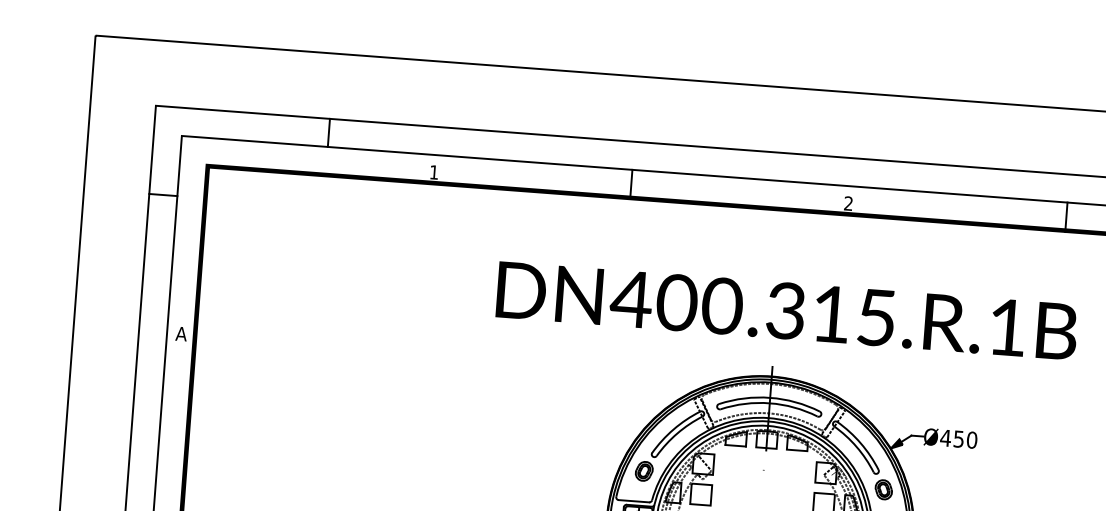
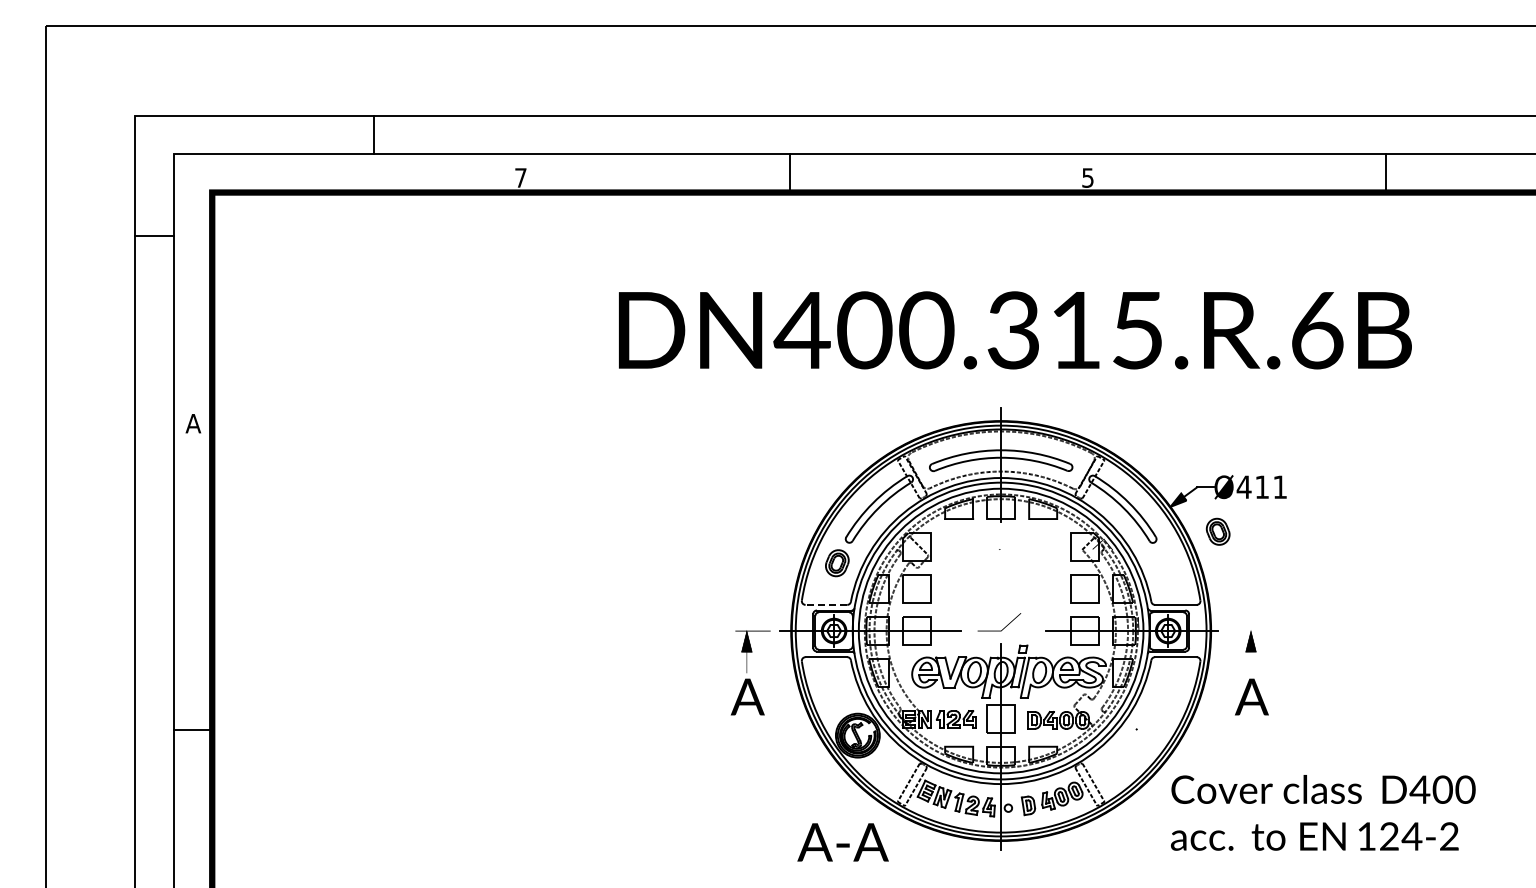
text: (433, 172) -> (520, 177), 1 -> 7
text: (848, 203) -> (1087, 177), 2 -> 5
text: (1007, 327) -> (1317, 330), DN400.315.R.1B -> DN400.315.R.6B
text: (965, 439) -> (1271, 487), Ø450 -> Ø411
part: (883, 489) -> (1217, 531), moved
line: (634, 500) -> (826, 604), solid -> dashed

